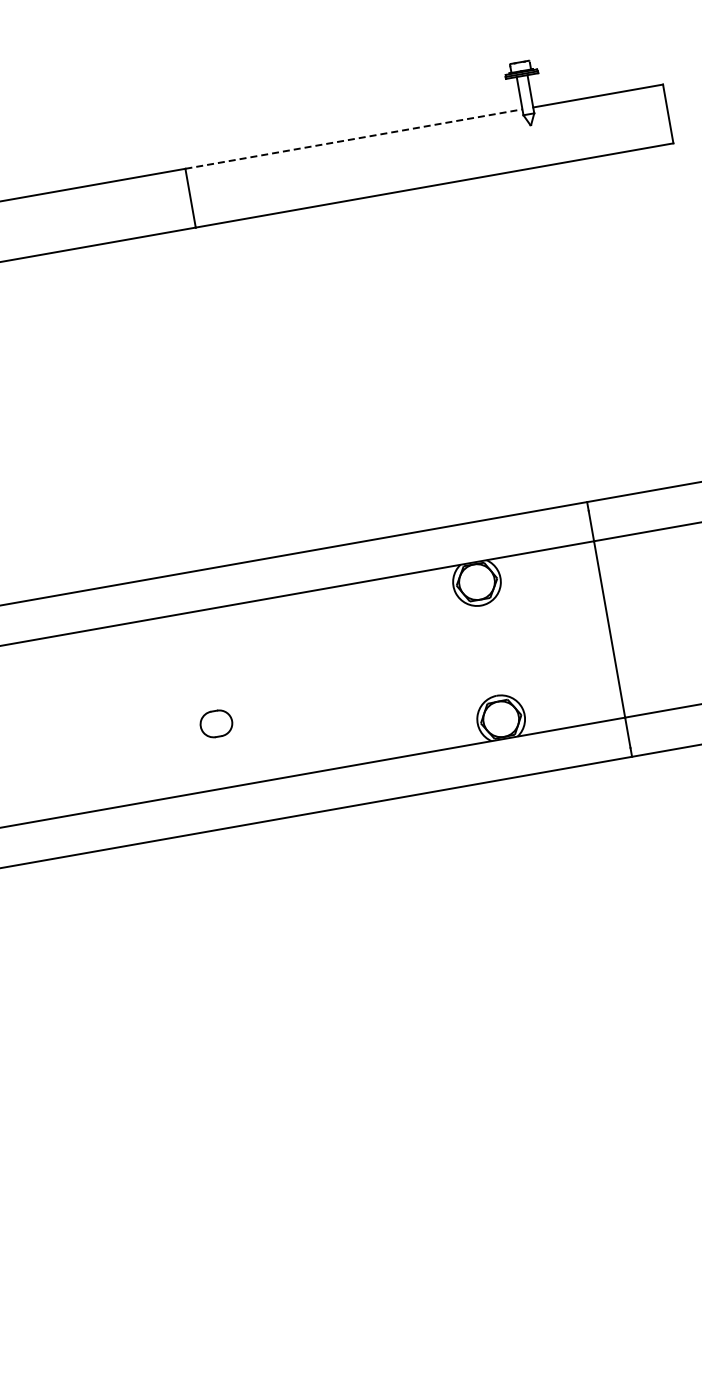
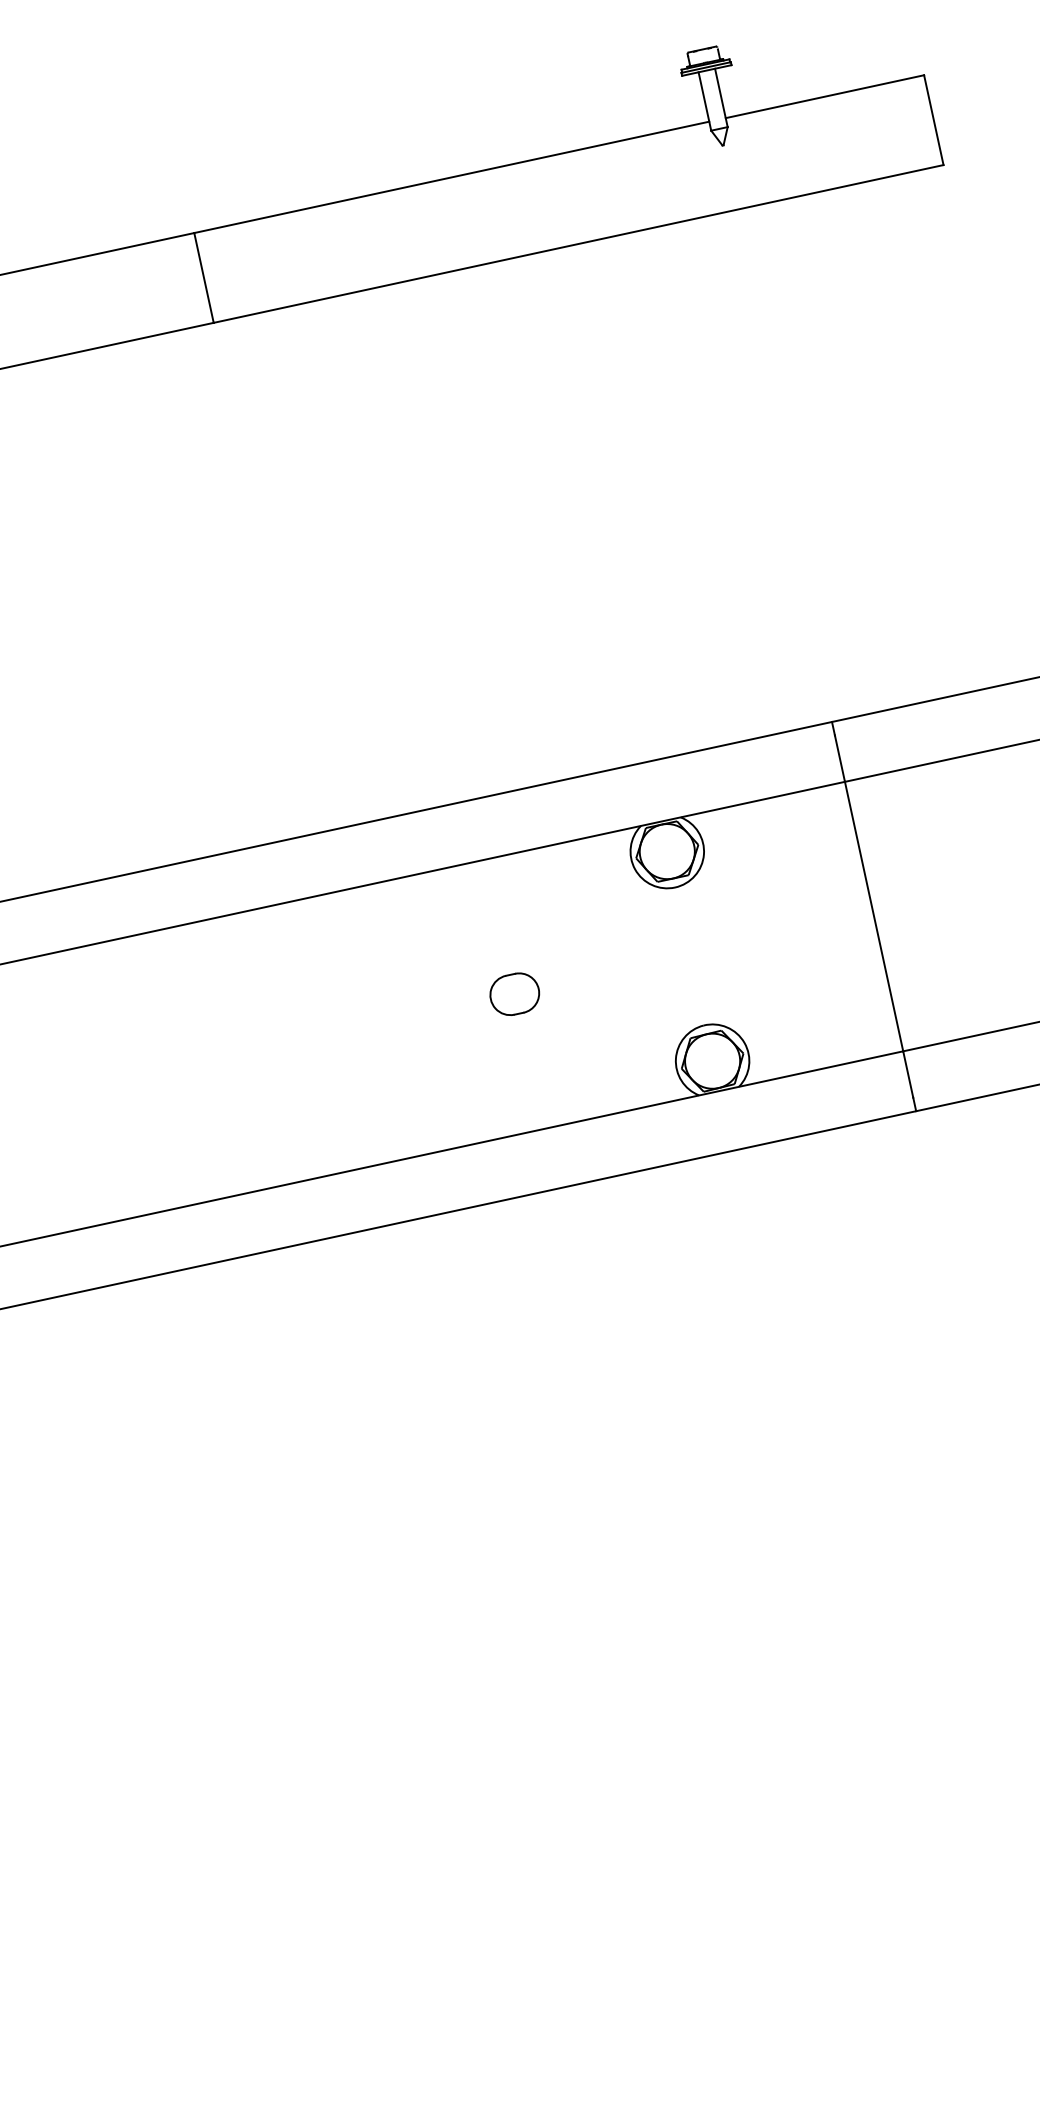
line: (354, 139) -> (452, 177), dashed -> solid
part: (216, 723) -> (514, 993), moved

